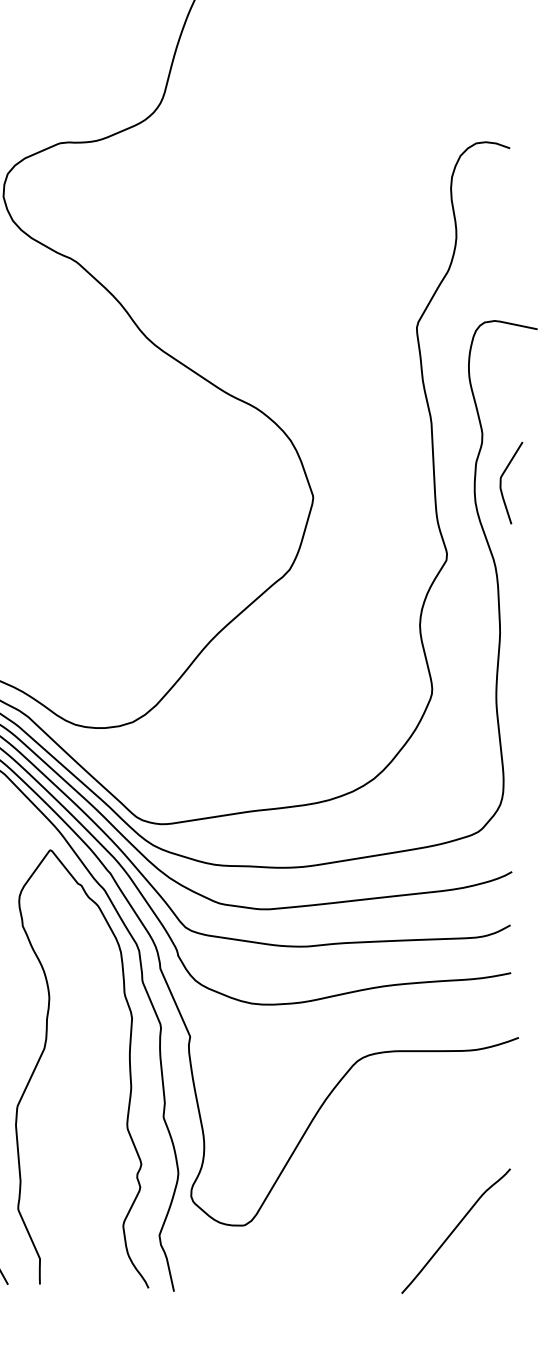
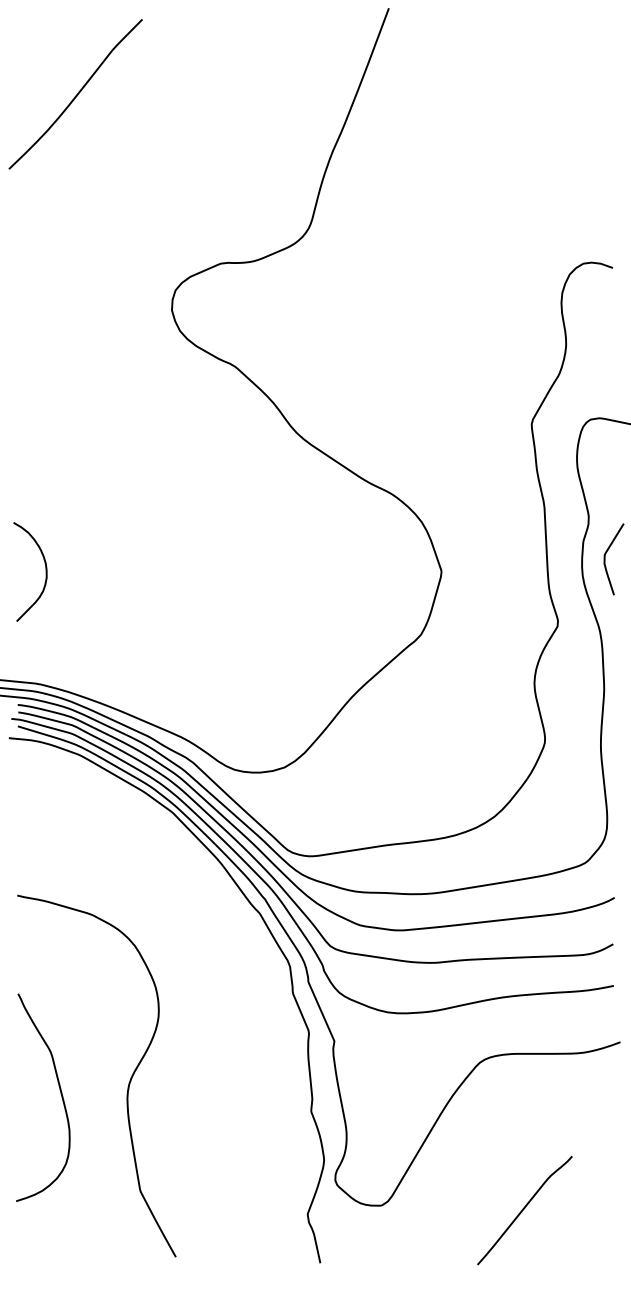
curve: (44, 1051) -> (207, 1054), removed
curve: (455, 1229) -> (524, 1209), moved

